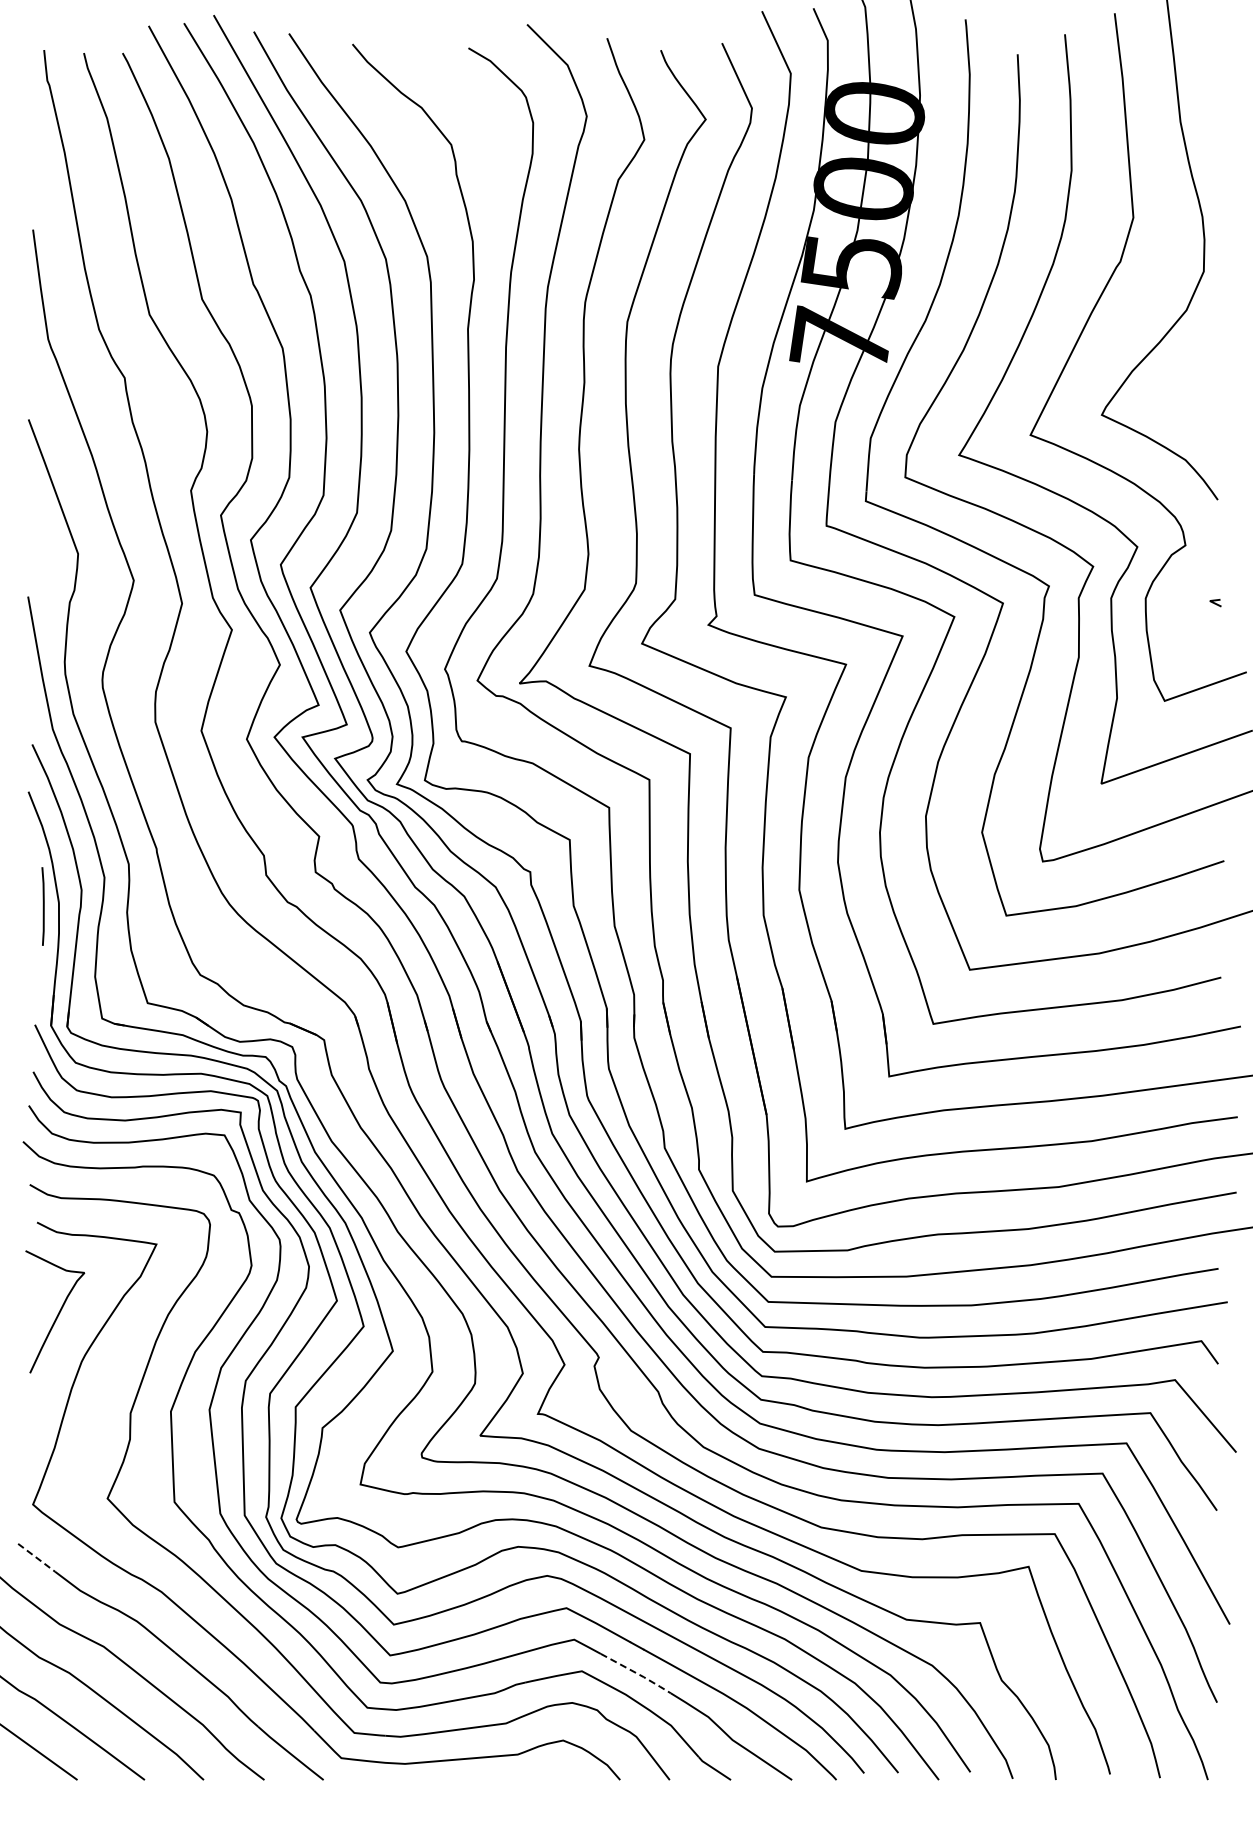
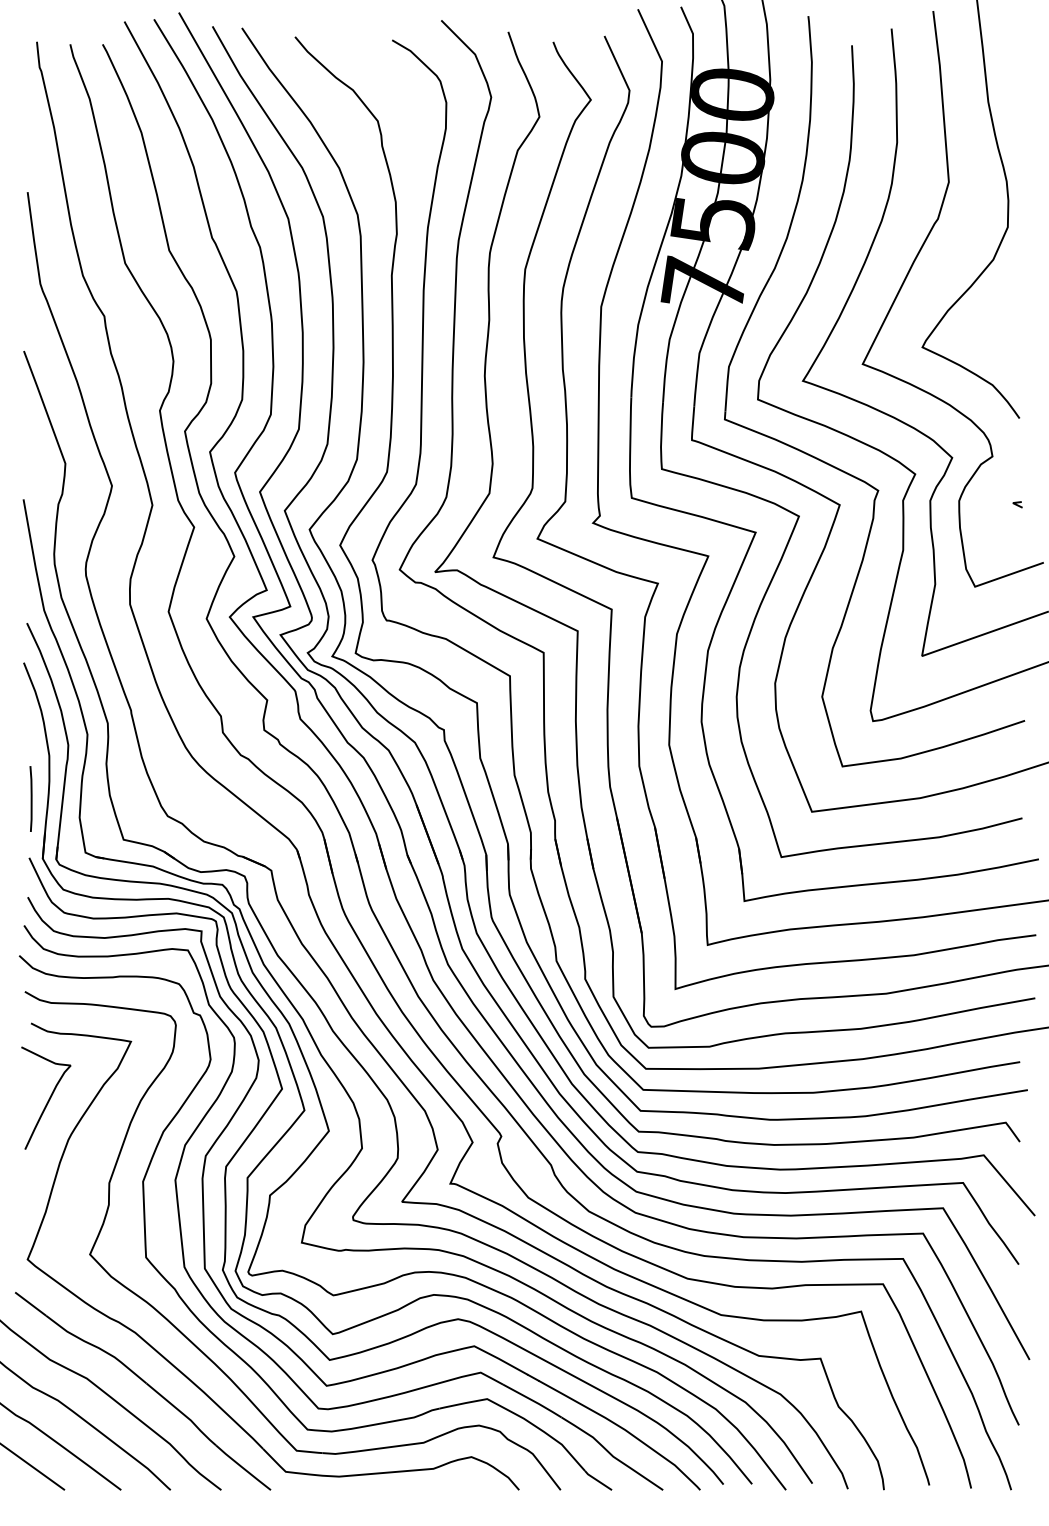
line: (42, 906) -> (30, 798), moved
line: (37, 1558) -> (31, 1304), dashed -> solid
line: (637, 1673) -> (533, 1400), dashed -> solid

